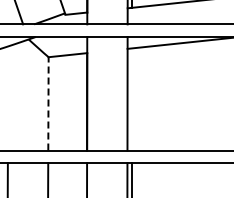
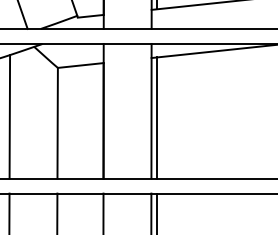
line: (7, 98) -> (9, 116), added
line: (132, 99) -> (157, 118), added
line: (48, 103) -> (57, 122), dashed -> solid

